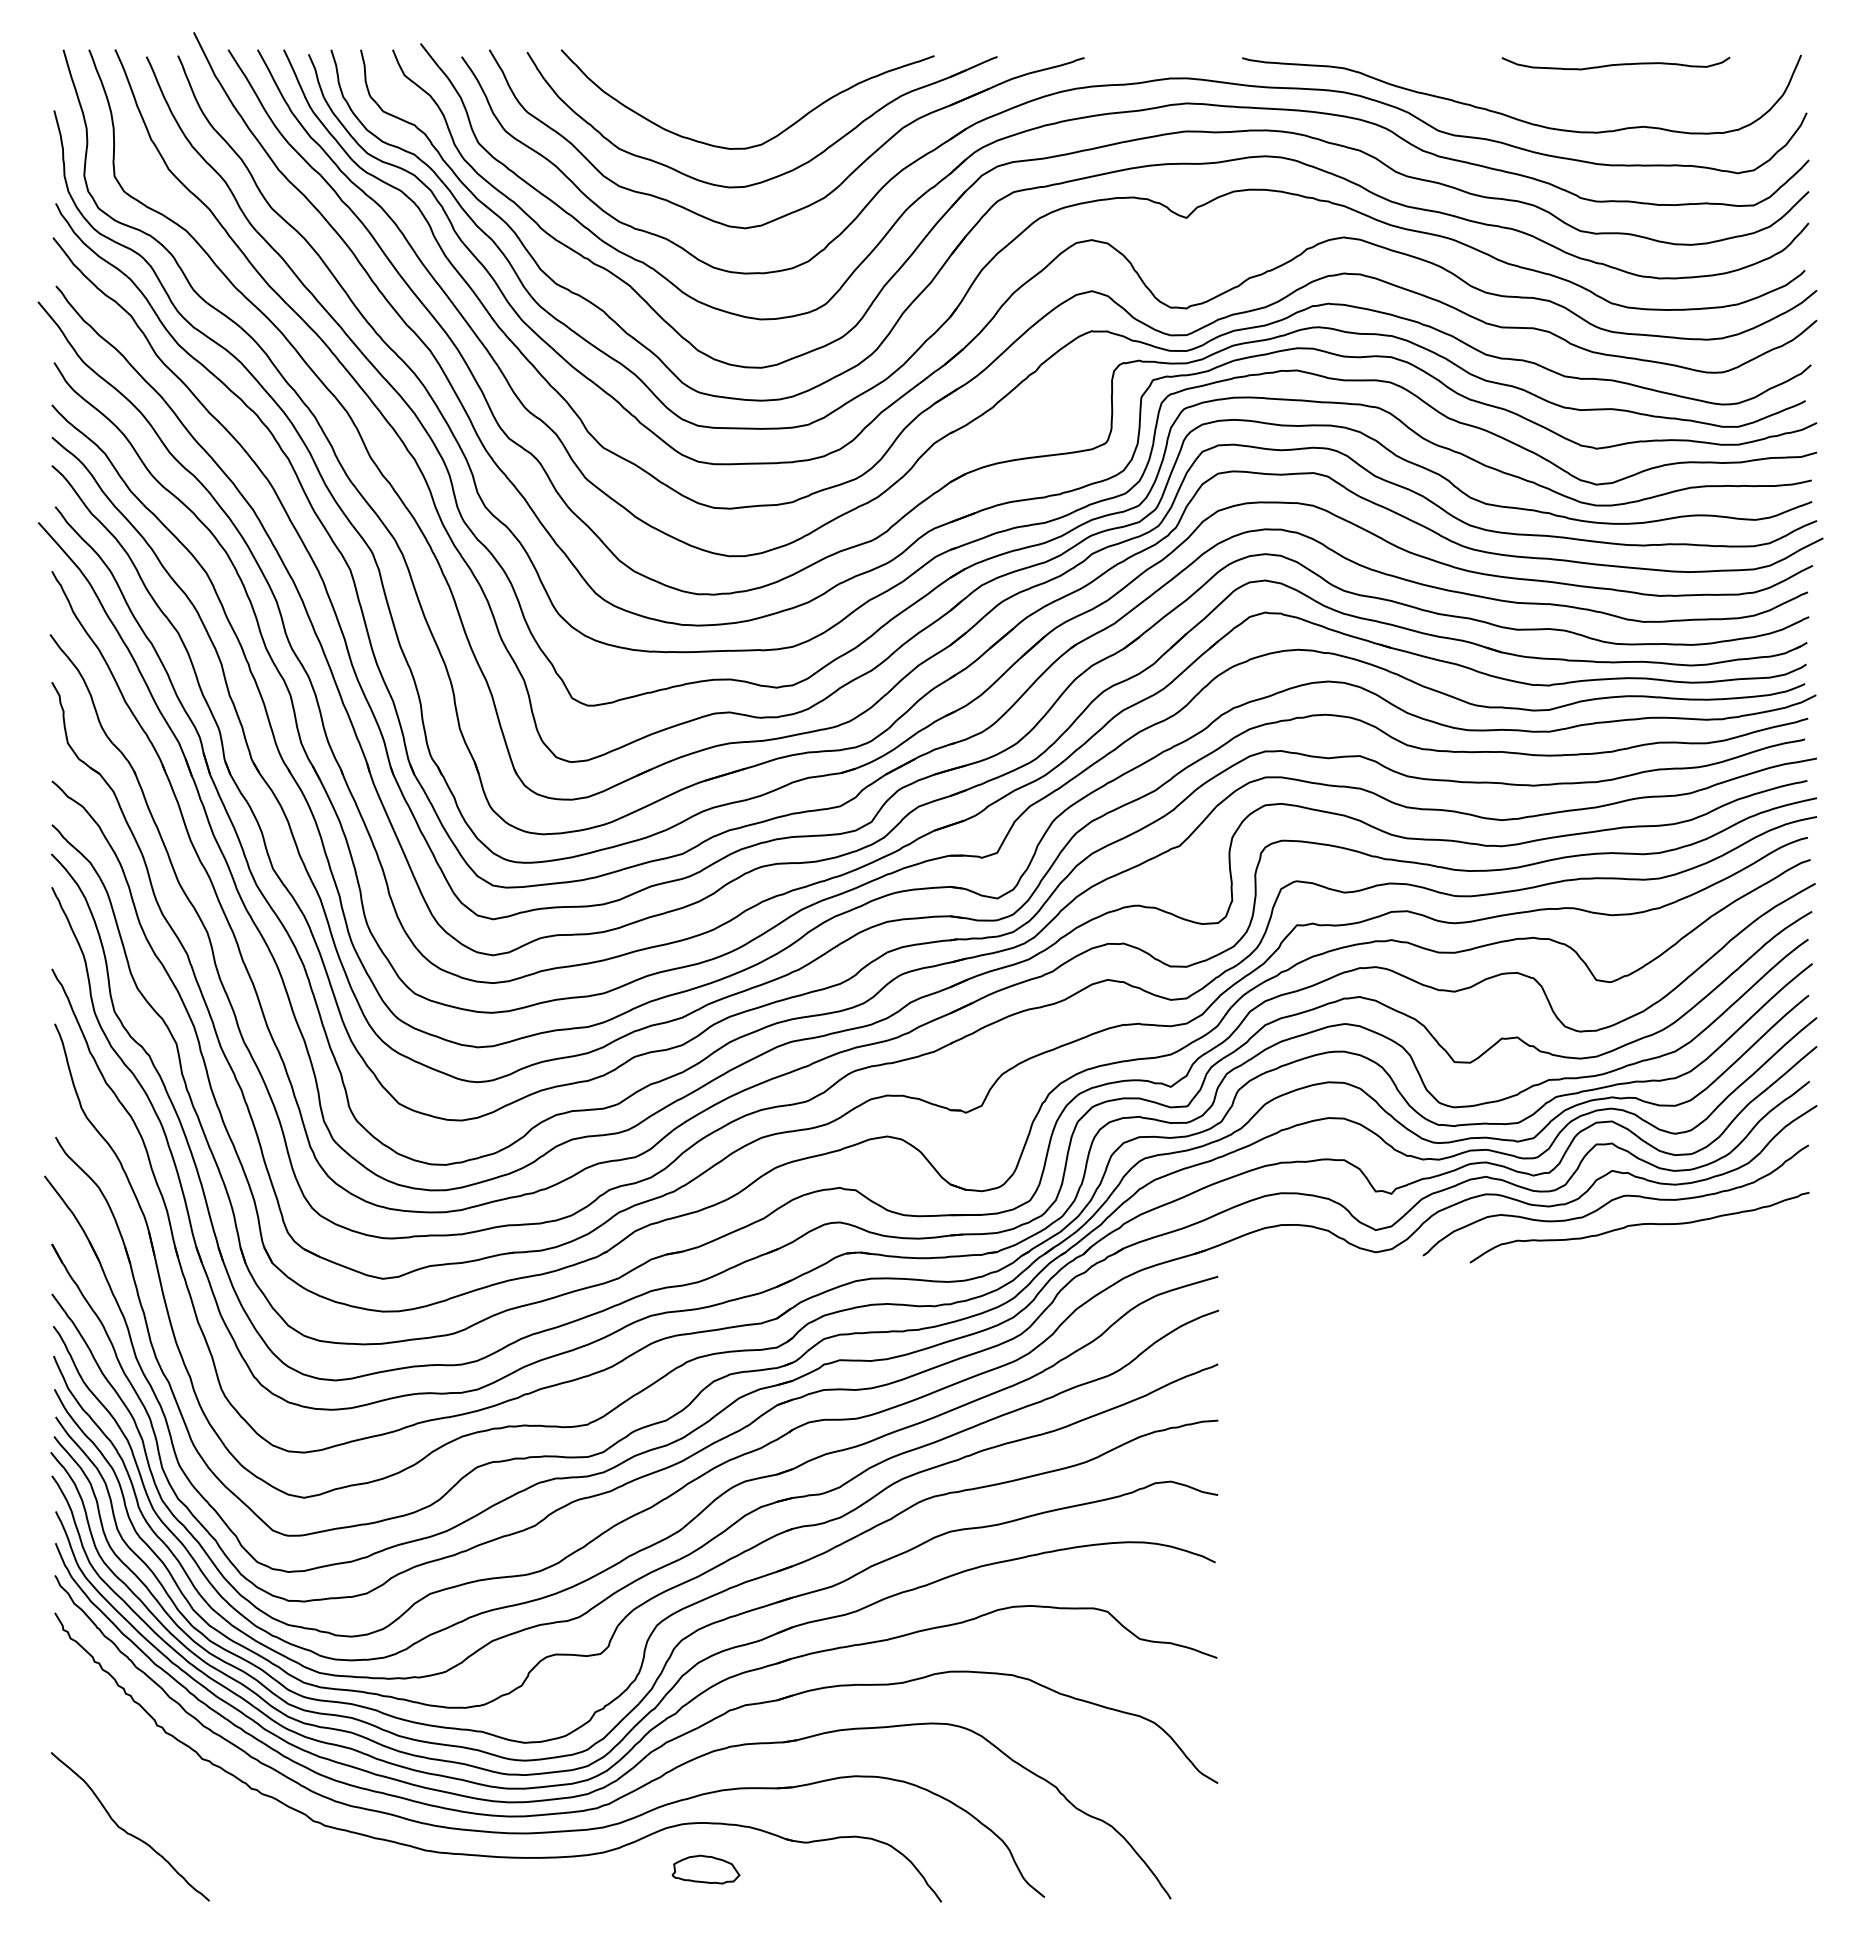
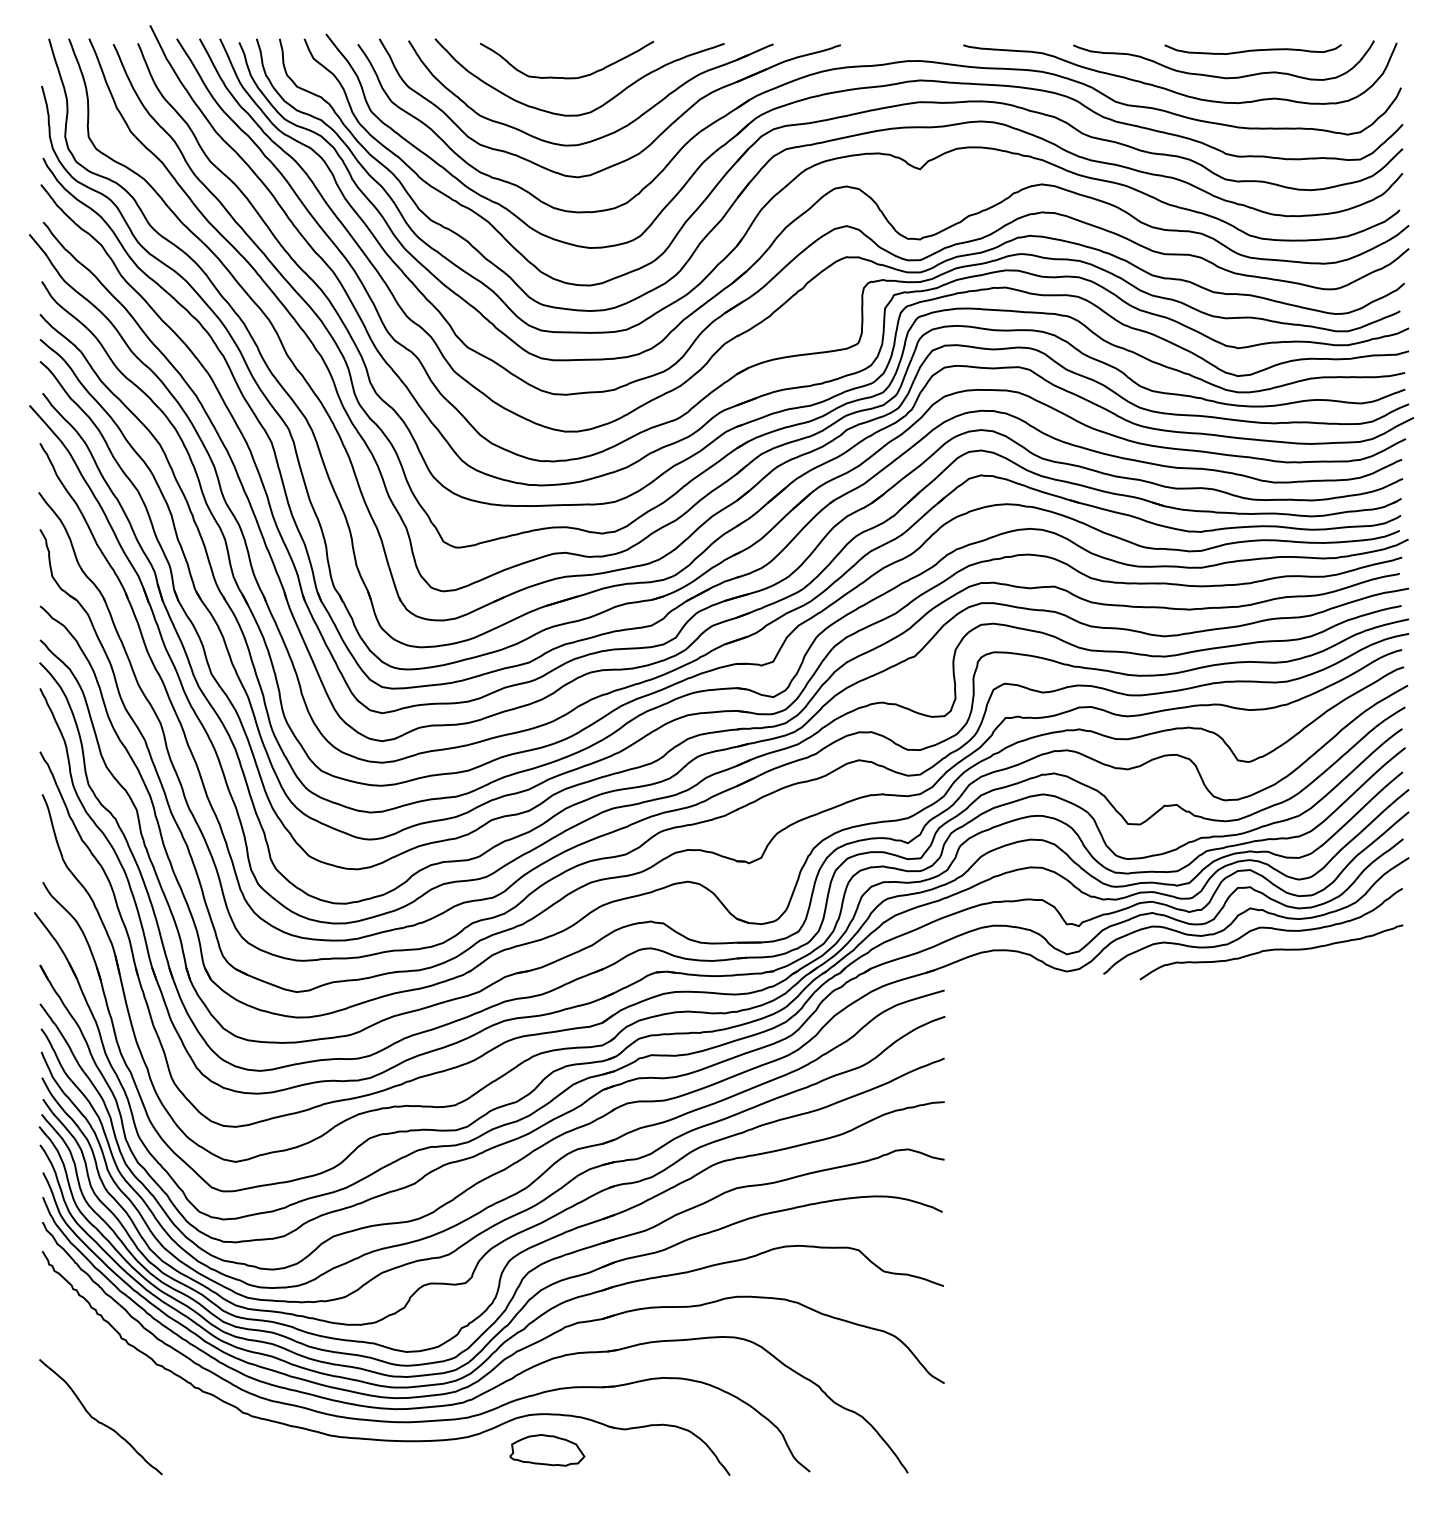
curve: (1574, 98) -> (1220, 76), added
curve: (731, 99) -> (567, 77), added
part: (705, 1869) -> (546, 1450), size x1.43

